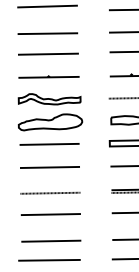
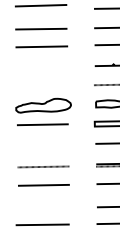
line: (48, 76) -> (41, 66), removed
part: (49, 99) -> (42, 85), removed
line: (49, 167) -> (42, 144), removed
line: (51, 240) -> (44, 207), removed

